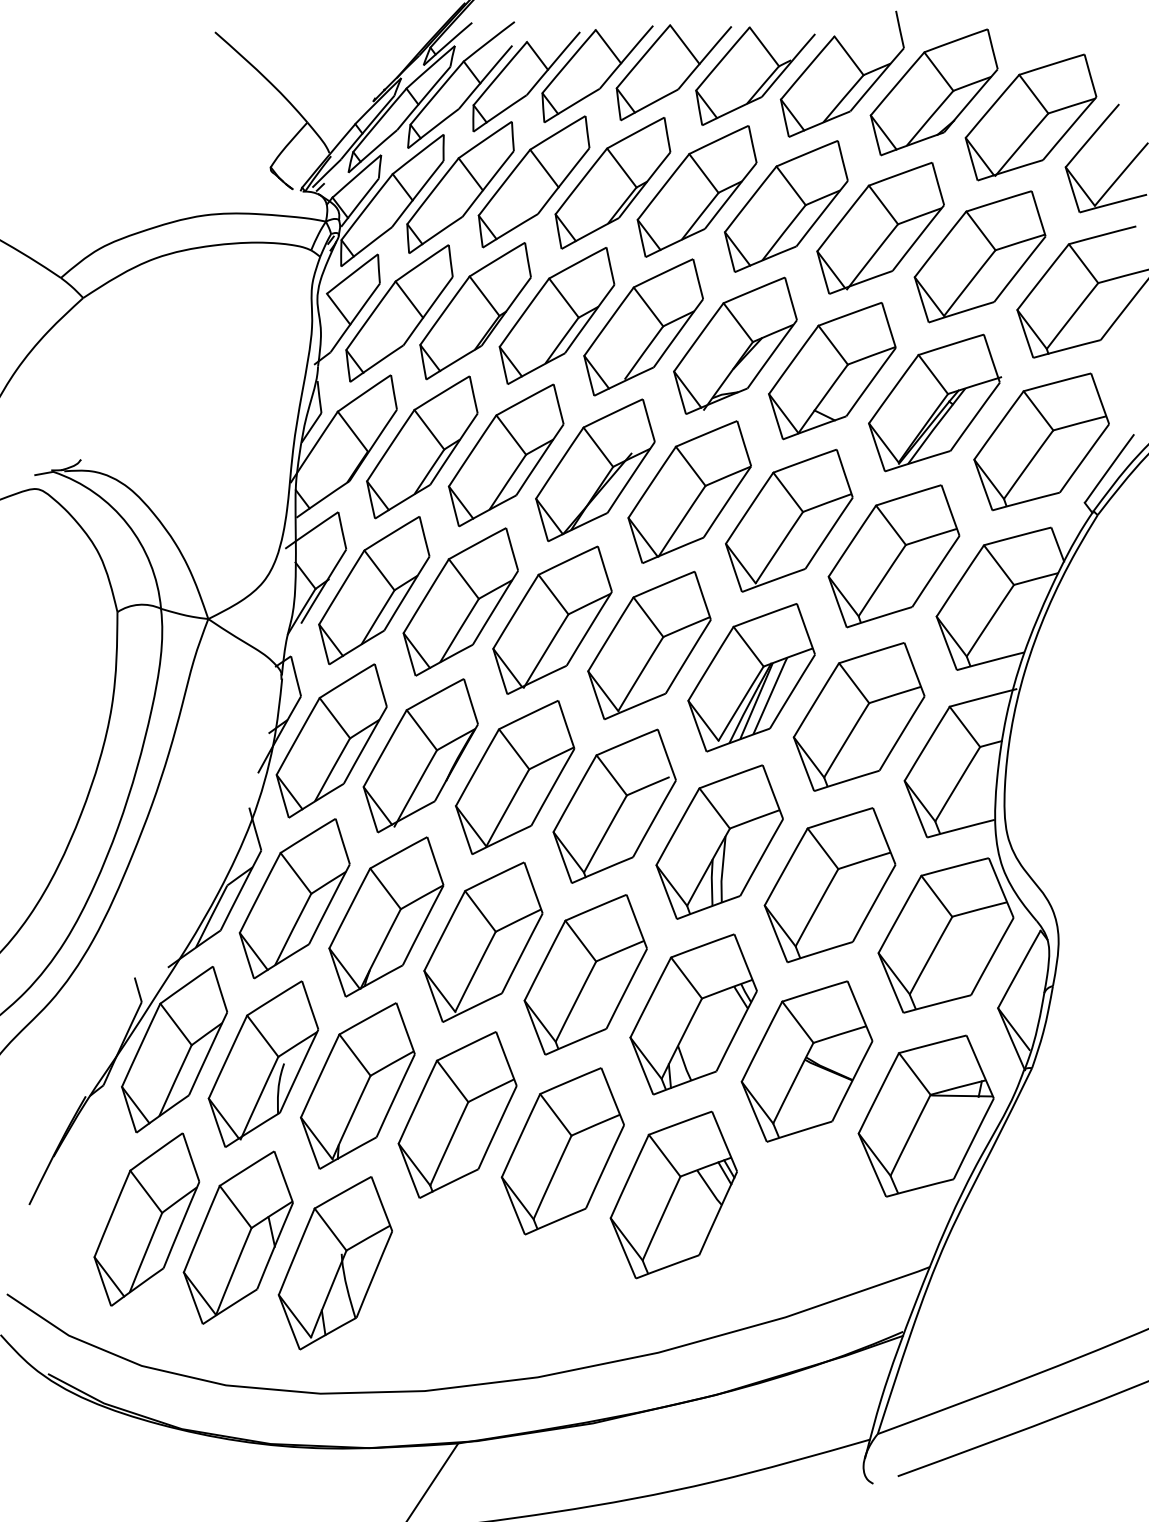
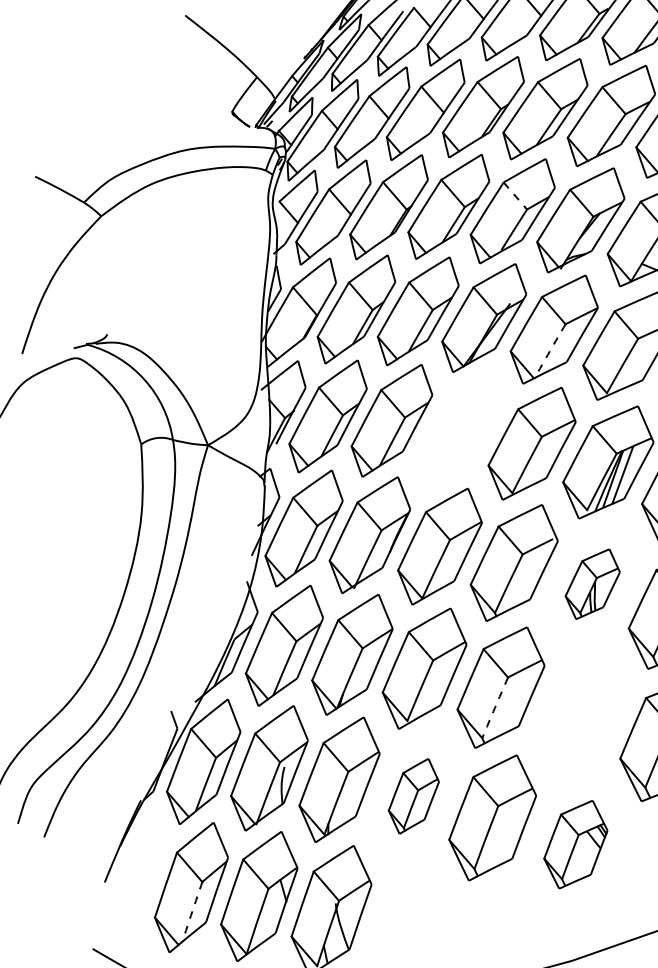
line: (648, 307) -> (515, 196), solid -> dashed
arc: (681, 521) -> (549, 351), solid -> dashed
part: (552, 619) -> (459, 429), removed
part: (719, 841) -> (592, 583), size x0.6
arc: (575, 1001) -> (494, 707), solid -> dashed
part: (693, 1014) -> (581, 711), removed
part: (457, 1114) -> (413, 796), size x0.6
part: (673, 1194) -> (575, 844), size x0.7
arc: (145, 1252) -> (192, 911), solid -> dashed

